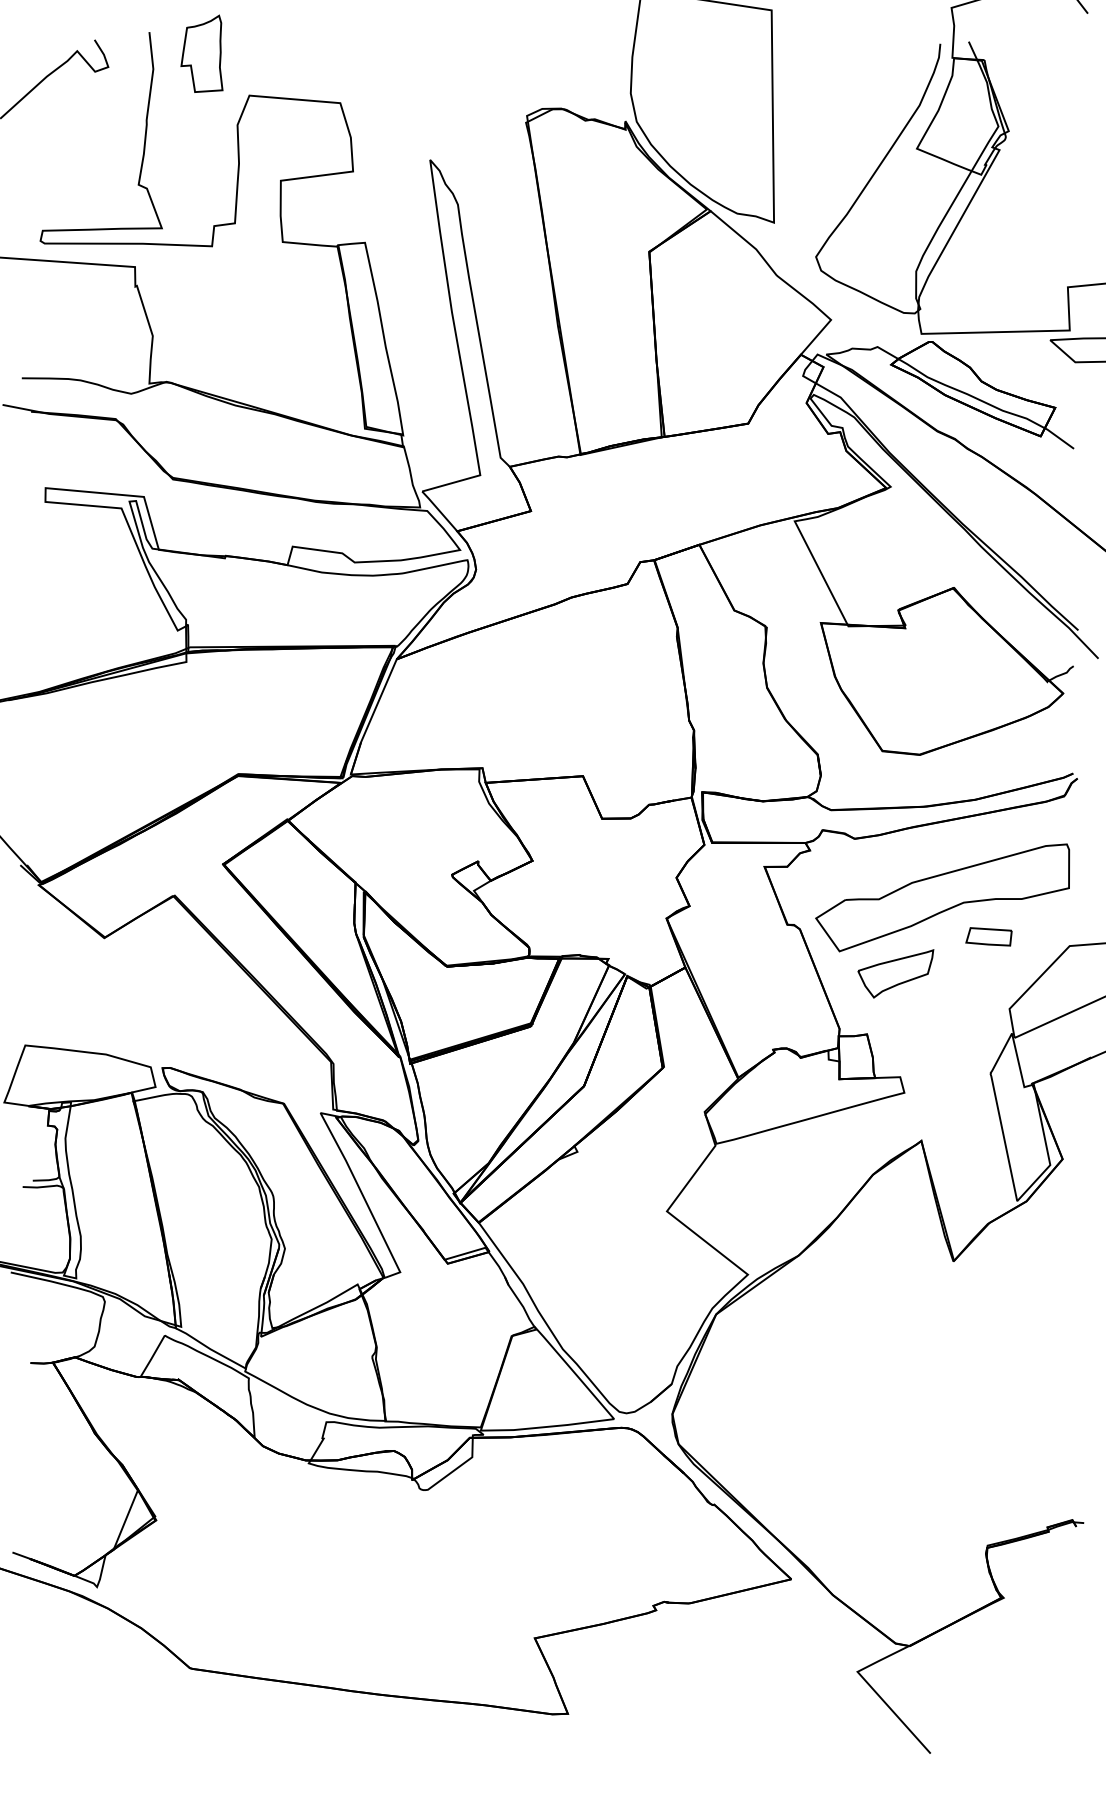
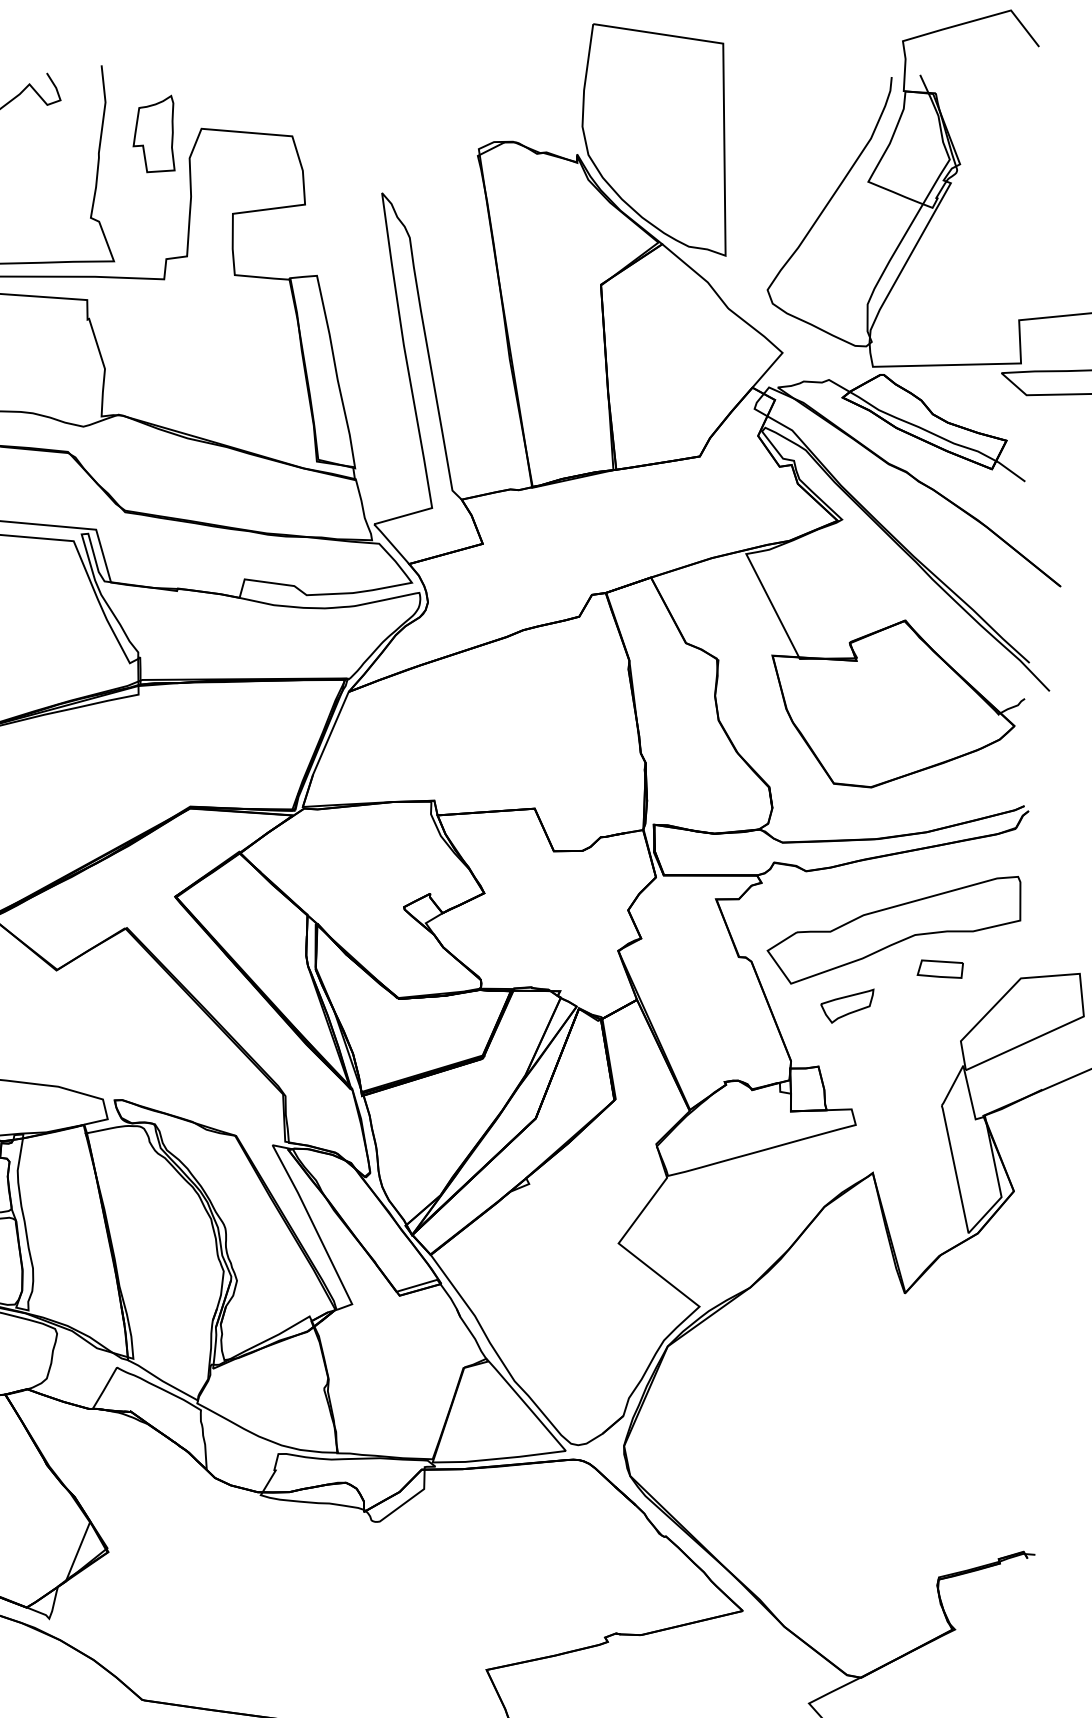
part: (201, 53) -> (153, 133), moved
part: (895, 973) -> (846, 1005), size x0.7

